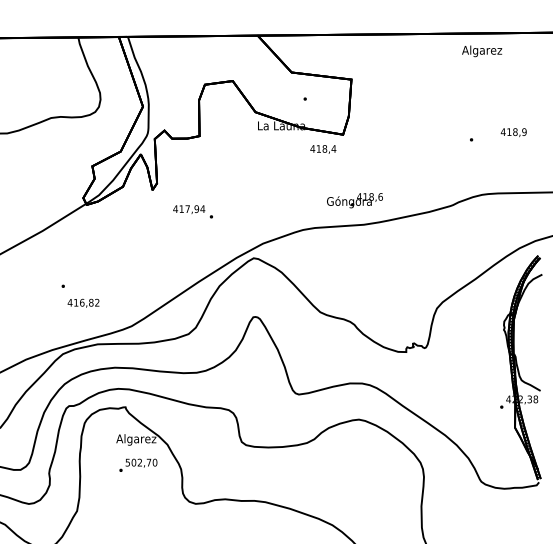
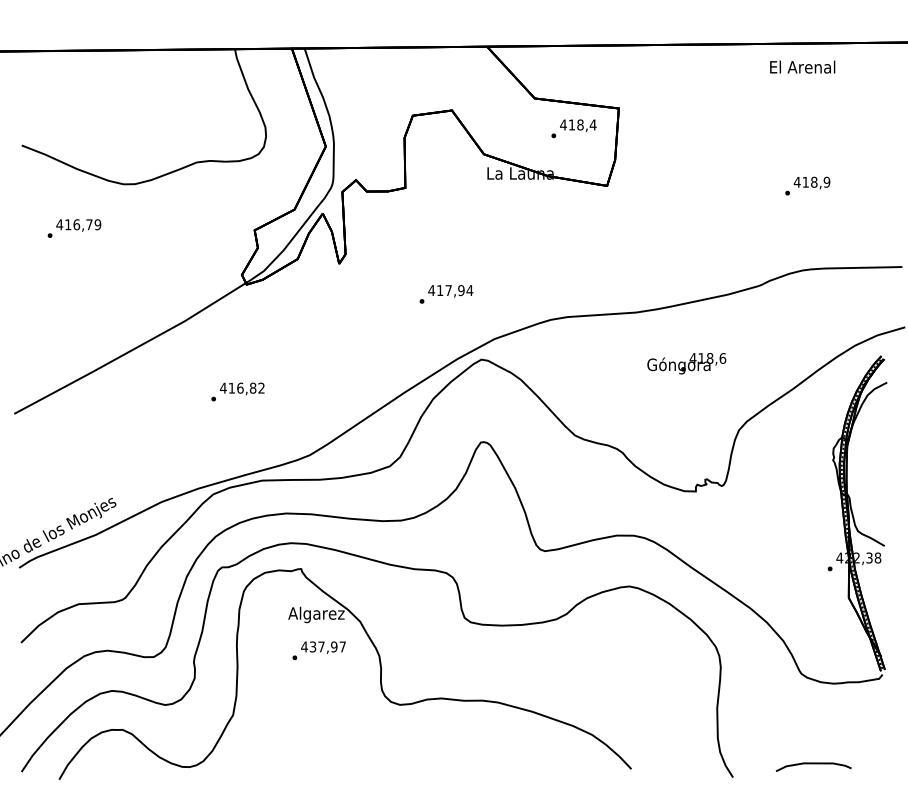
text: (482, 51) -> (802, 68), Algarez -> El Arenal
text: (513, 132) -> (811, 182), moved
text: (323, 149) -> (578, 125), moved
text: (354, 200) -> (686, 363), moved
text: (189, 209) -> (450, 291), moved
text: (83, 302) -> (241, 388), moved
text: (141, 462) -> (323, 646), 502,70 -> 437,97

